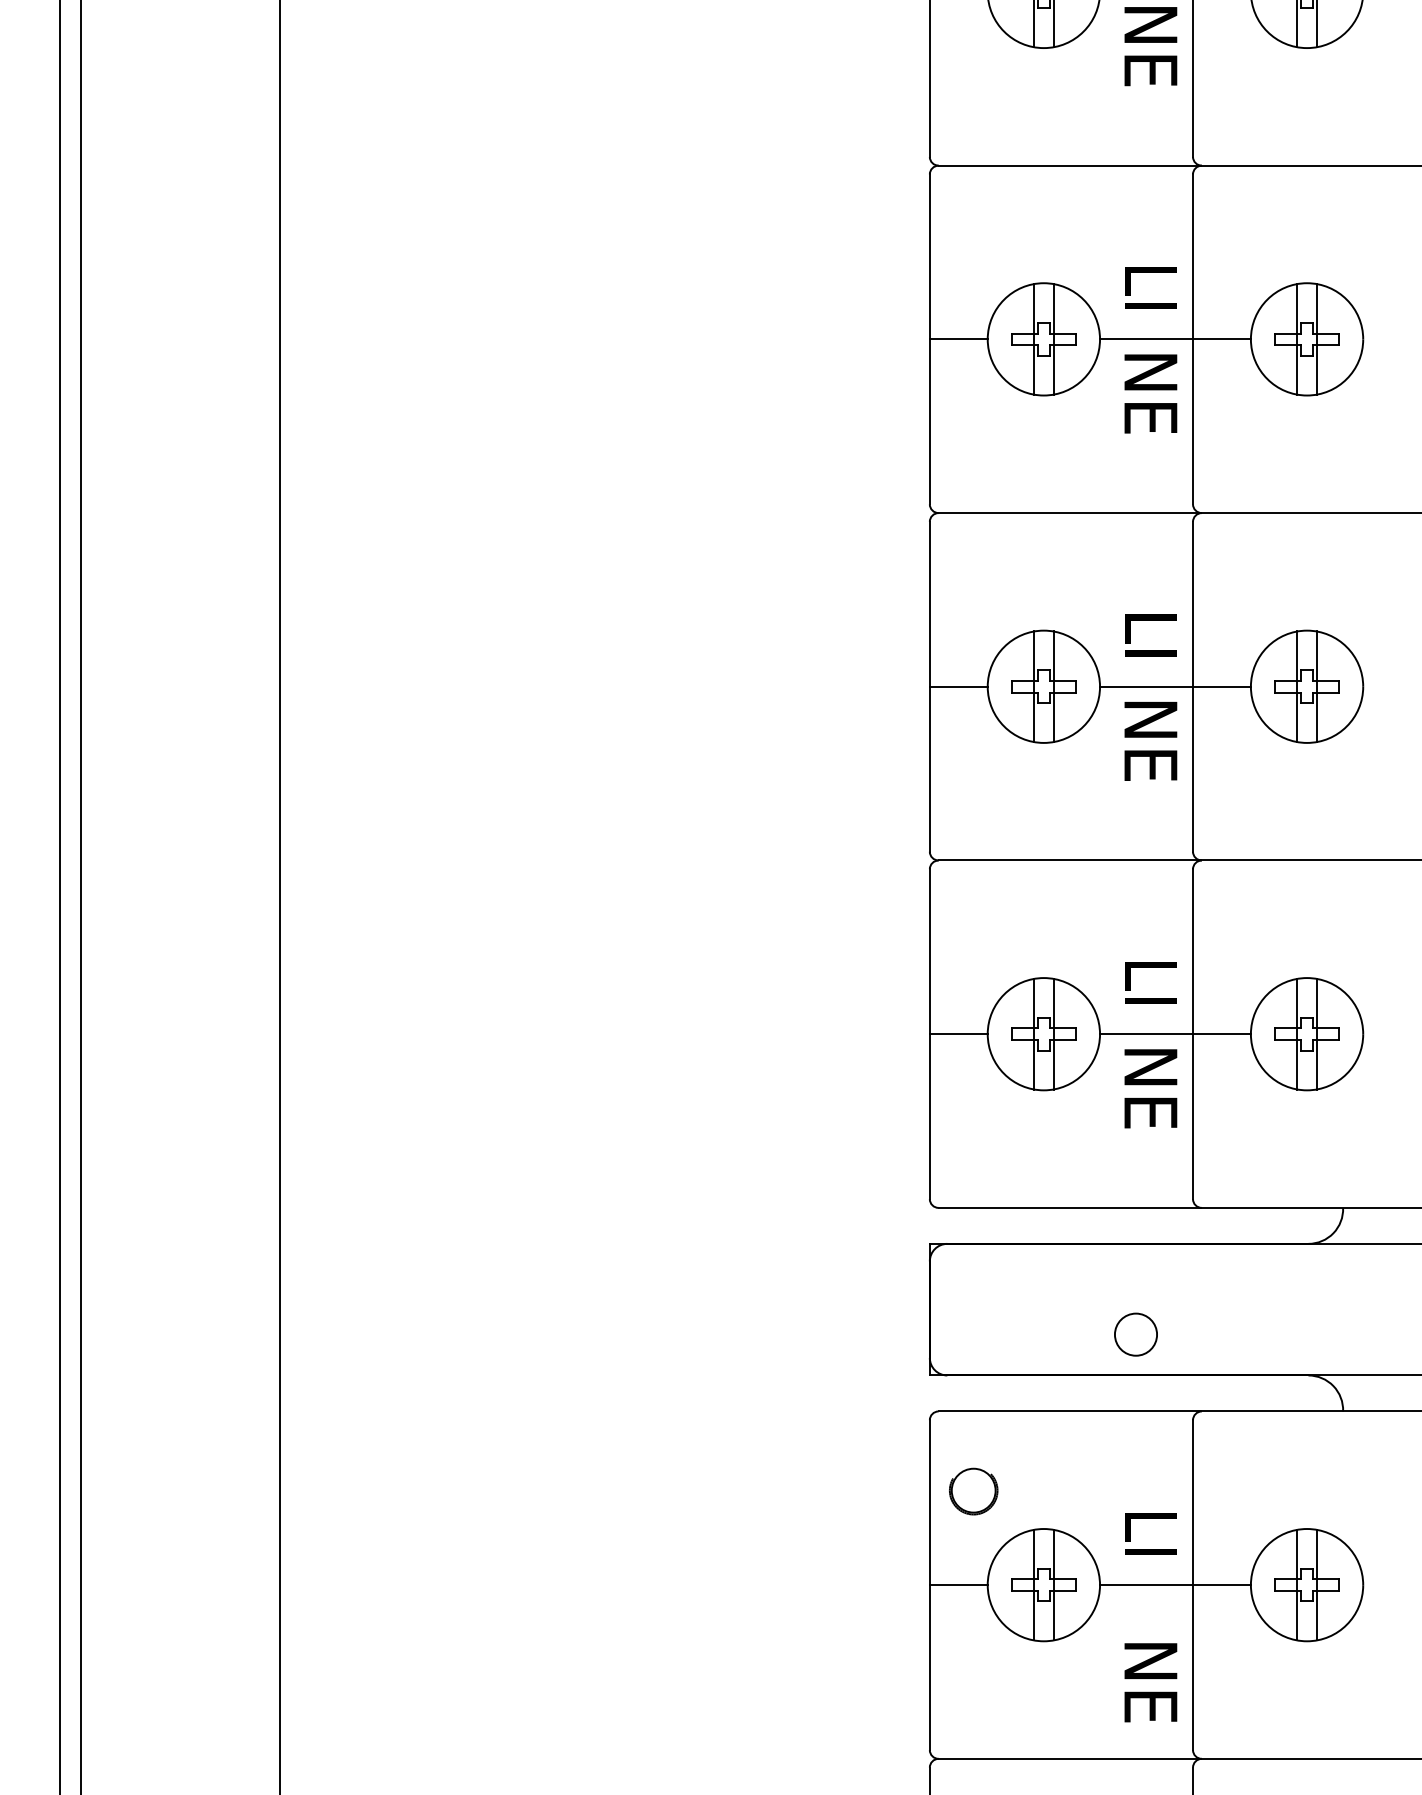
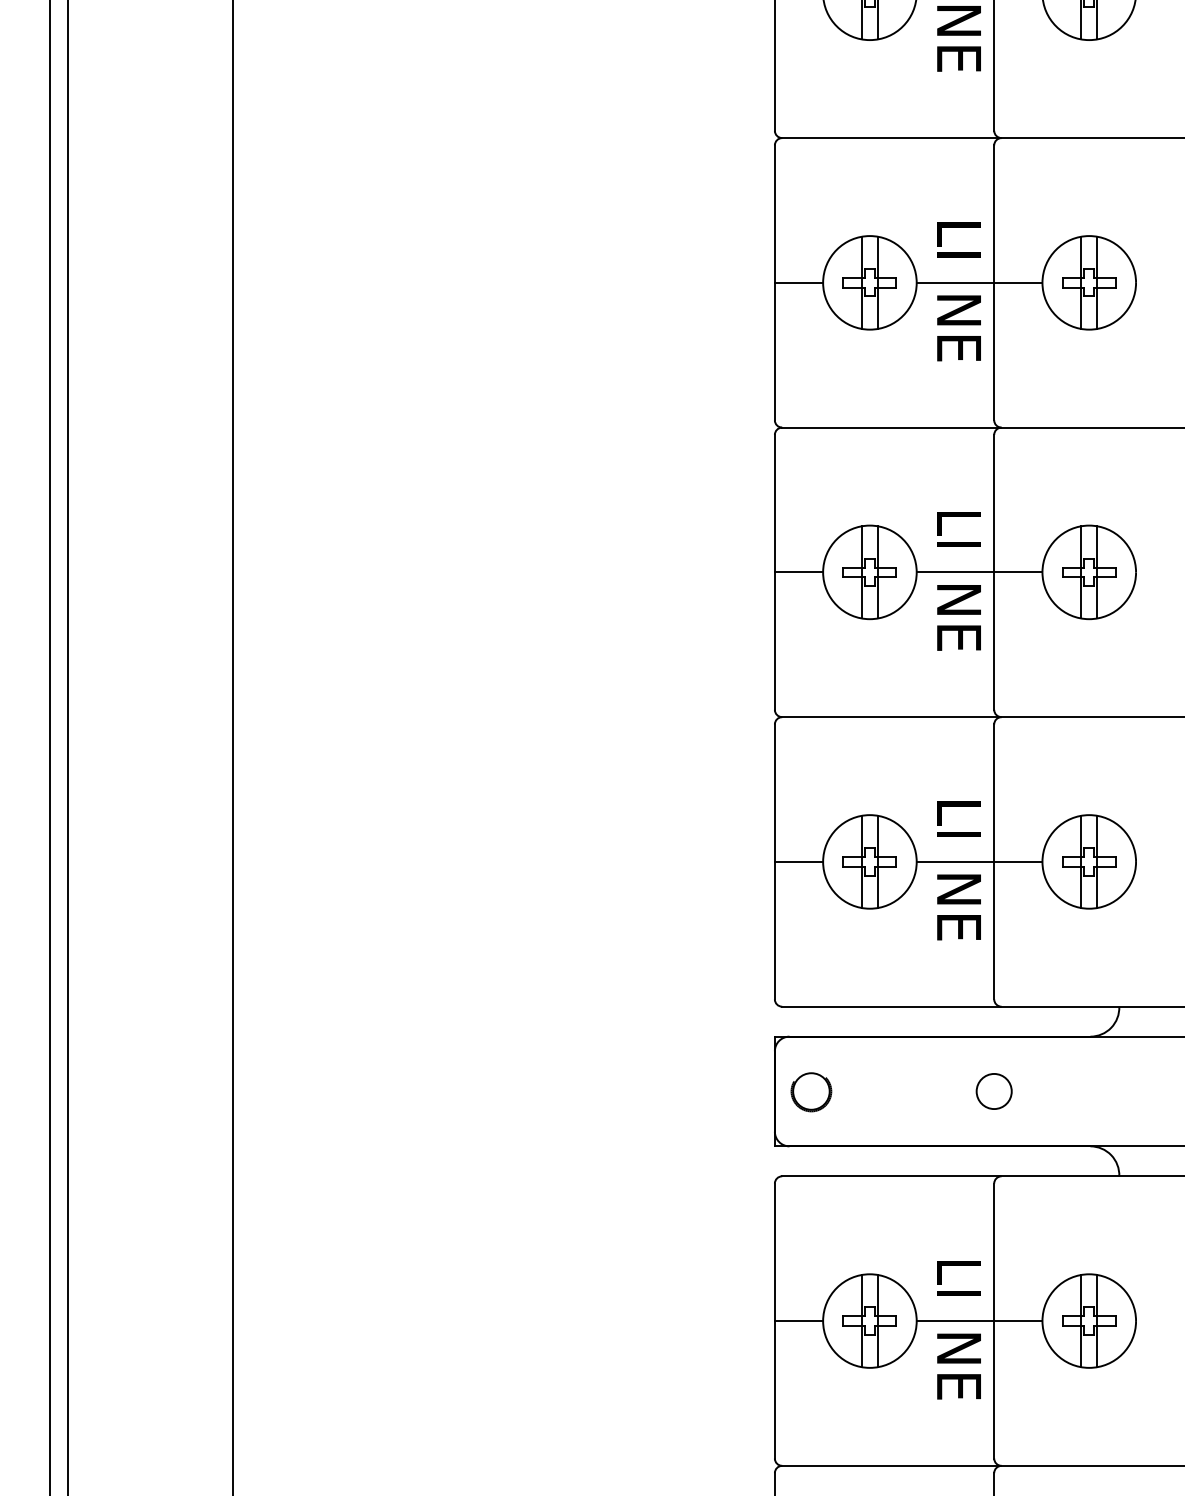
circle: (1135, 1334) -> (993, 1091), moved
part: (973, 1491) -> (811, 1092), moved
text: (1150, 1682) -> (958, 1366), moved

